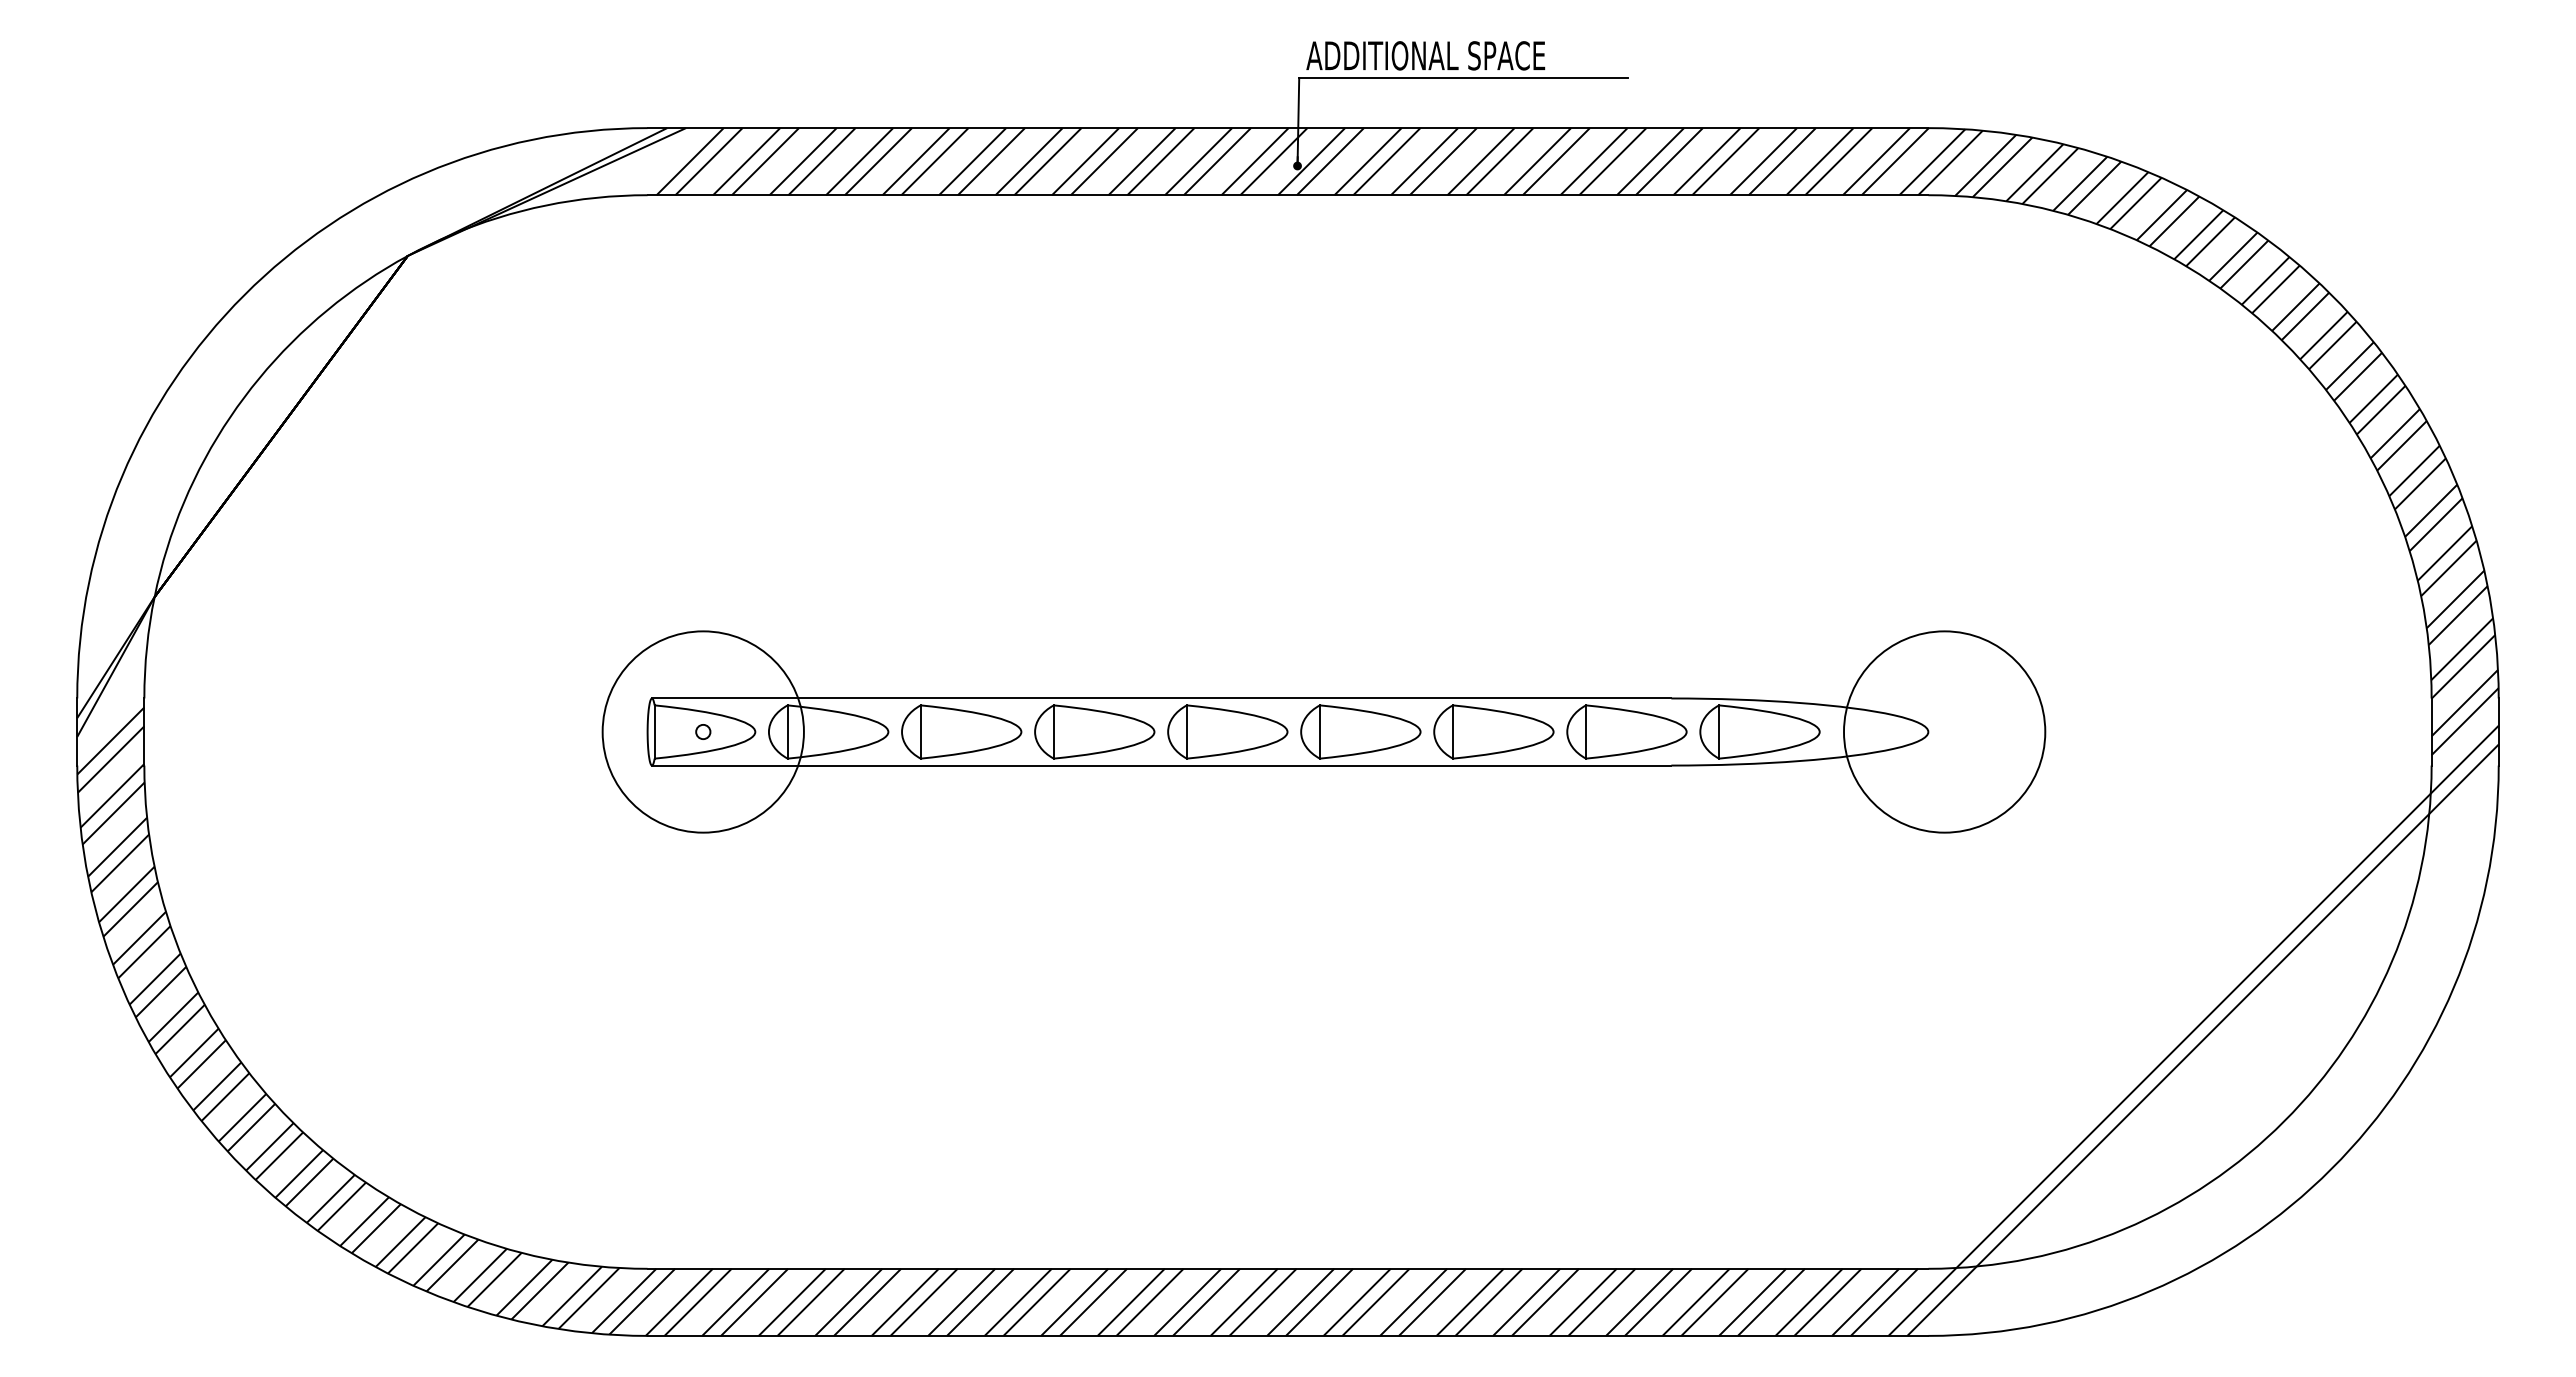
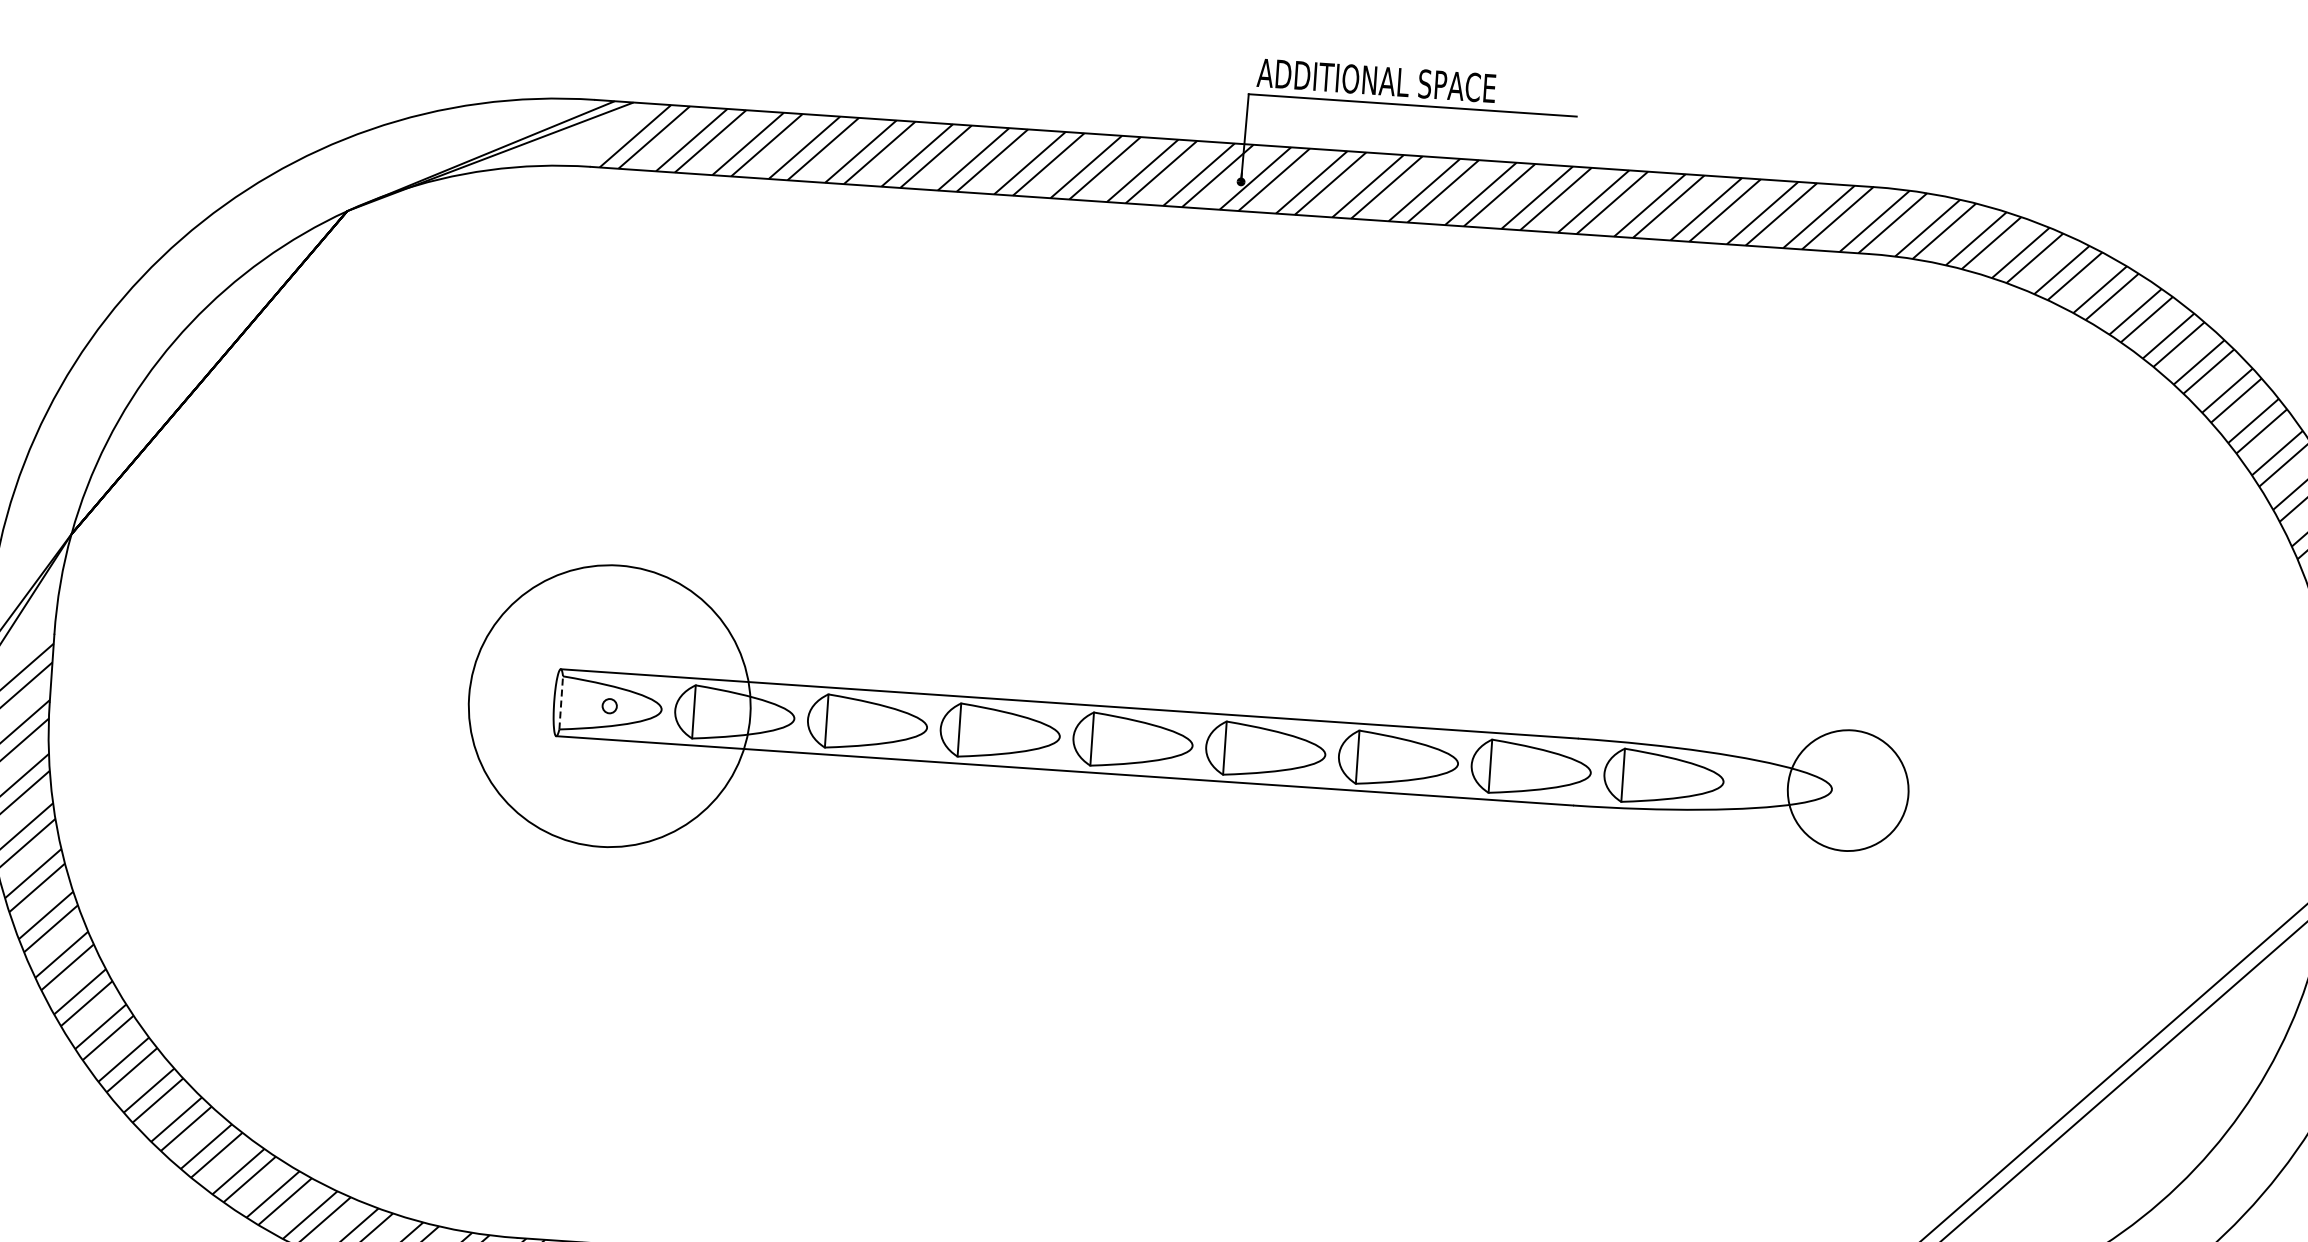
circle: (702, 731) -> (608, 705), size x1.4
circle: (1944, 731) -> (1848, 790), size x0.6
line: (654, 732) -> (561, 703), solid -> dashed

